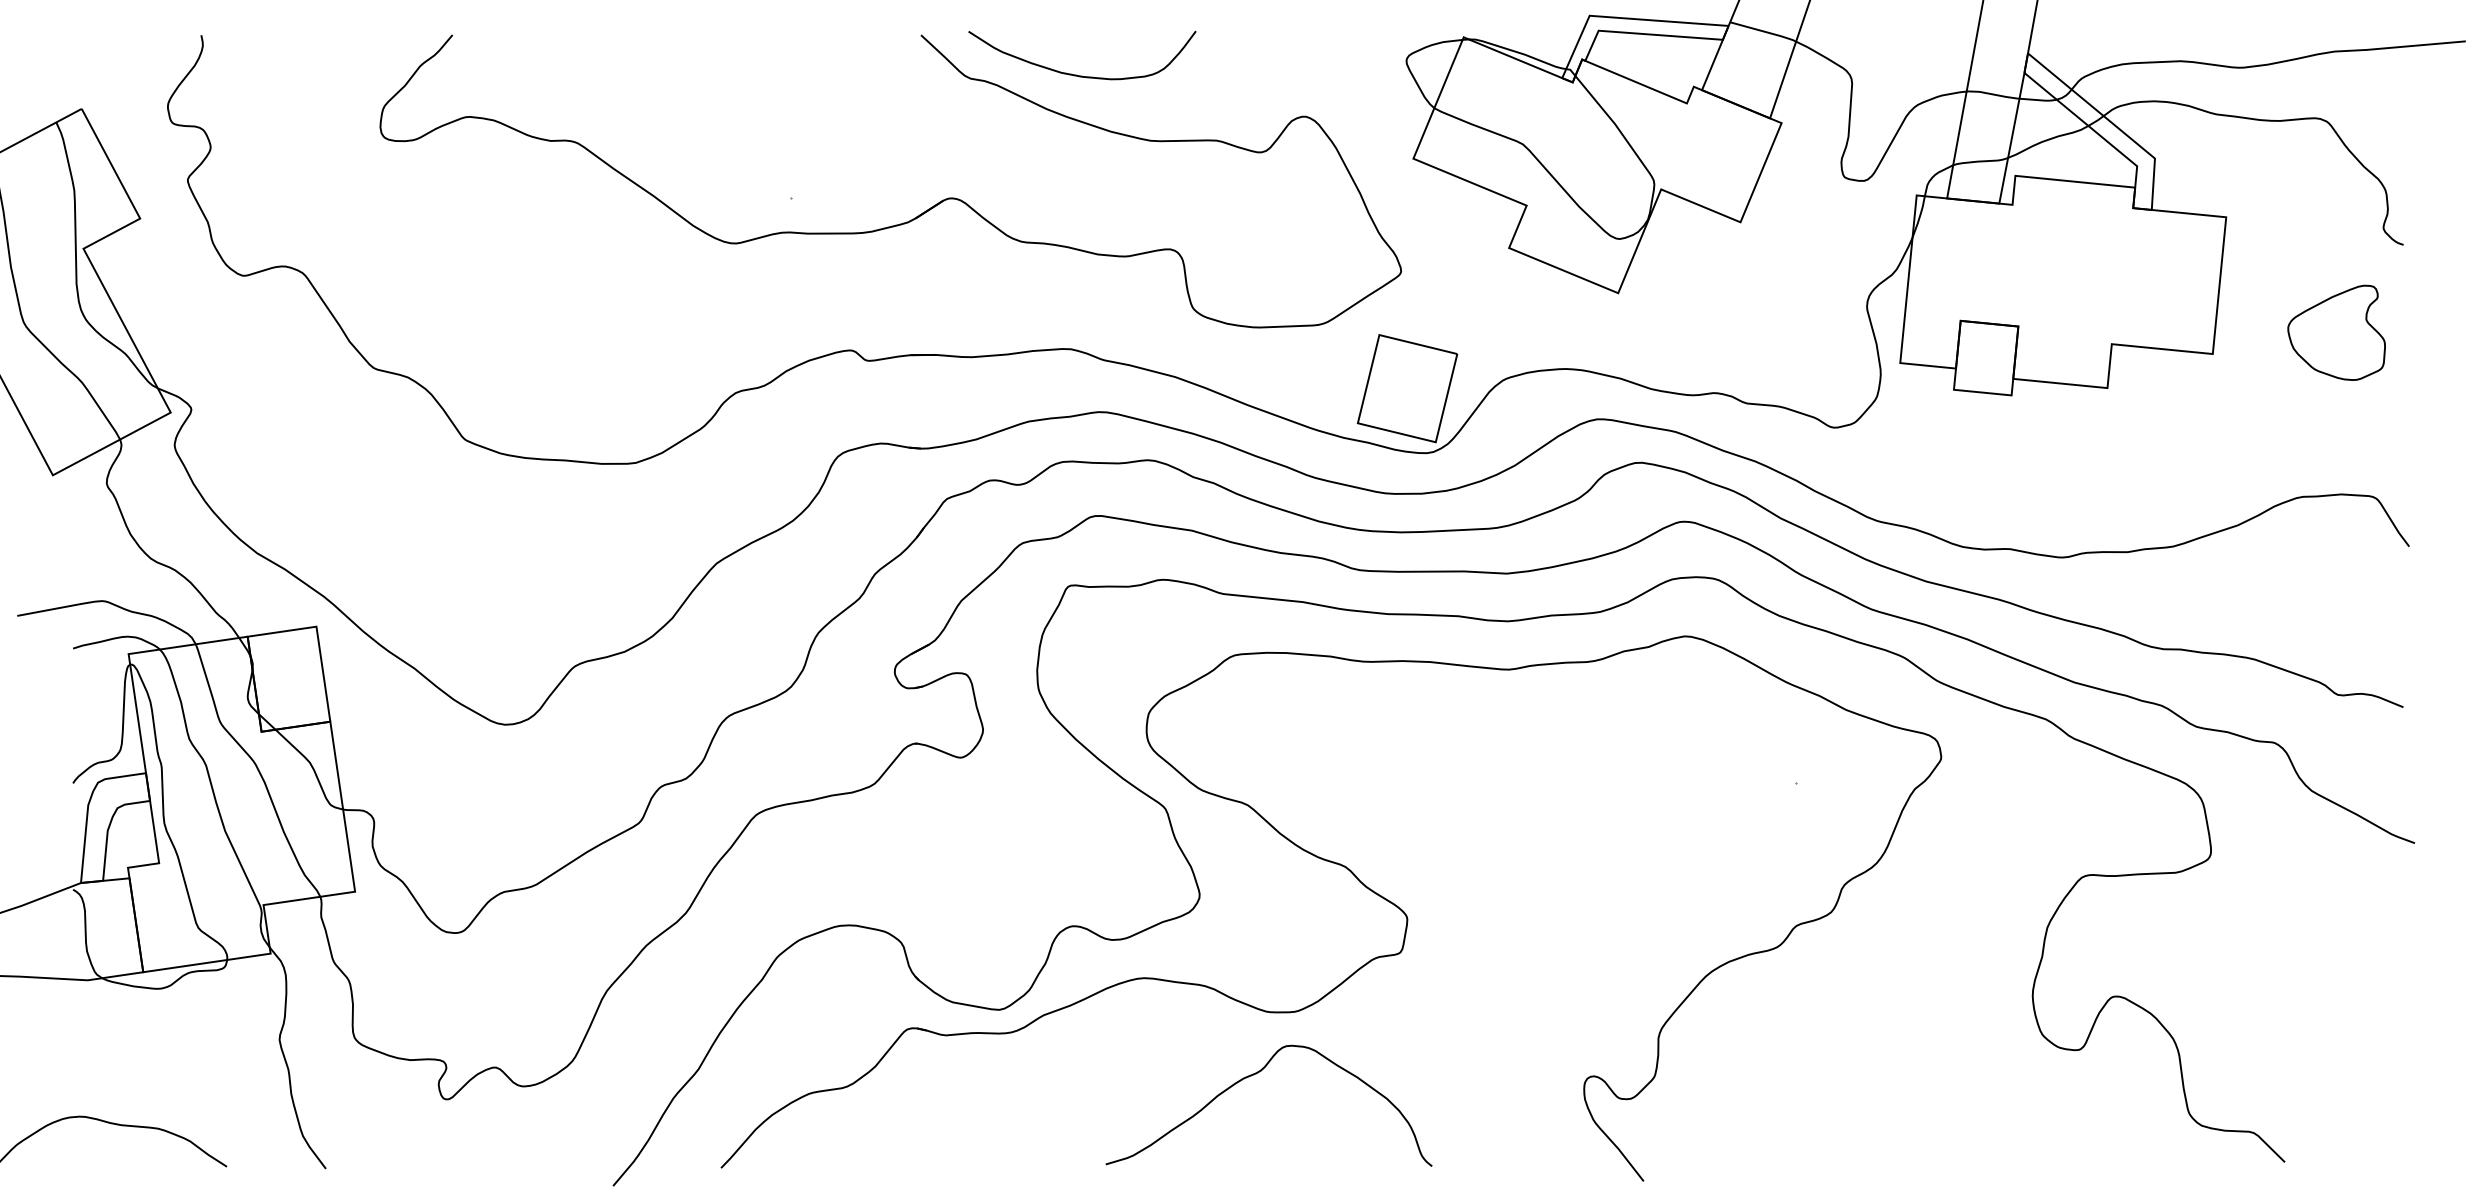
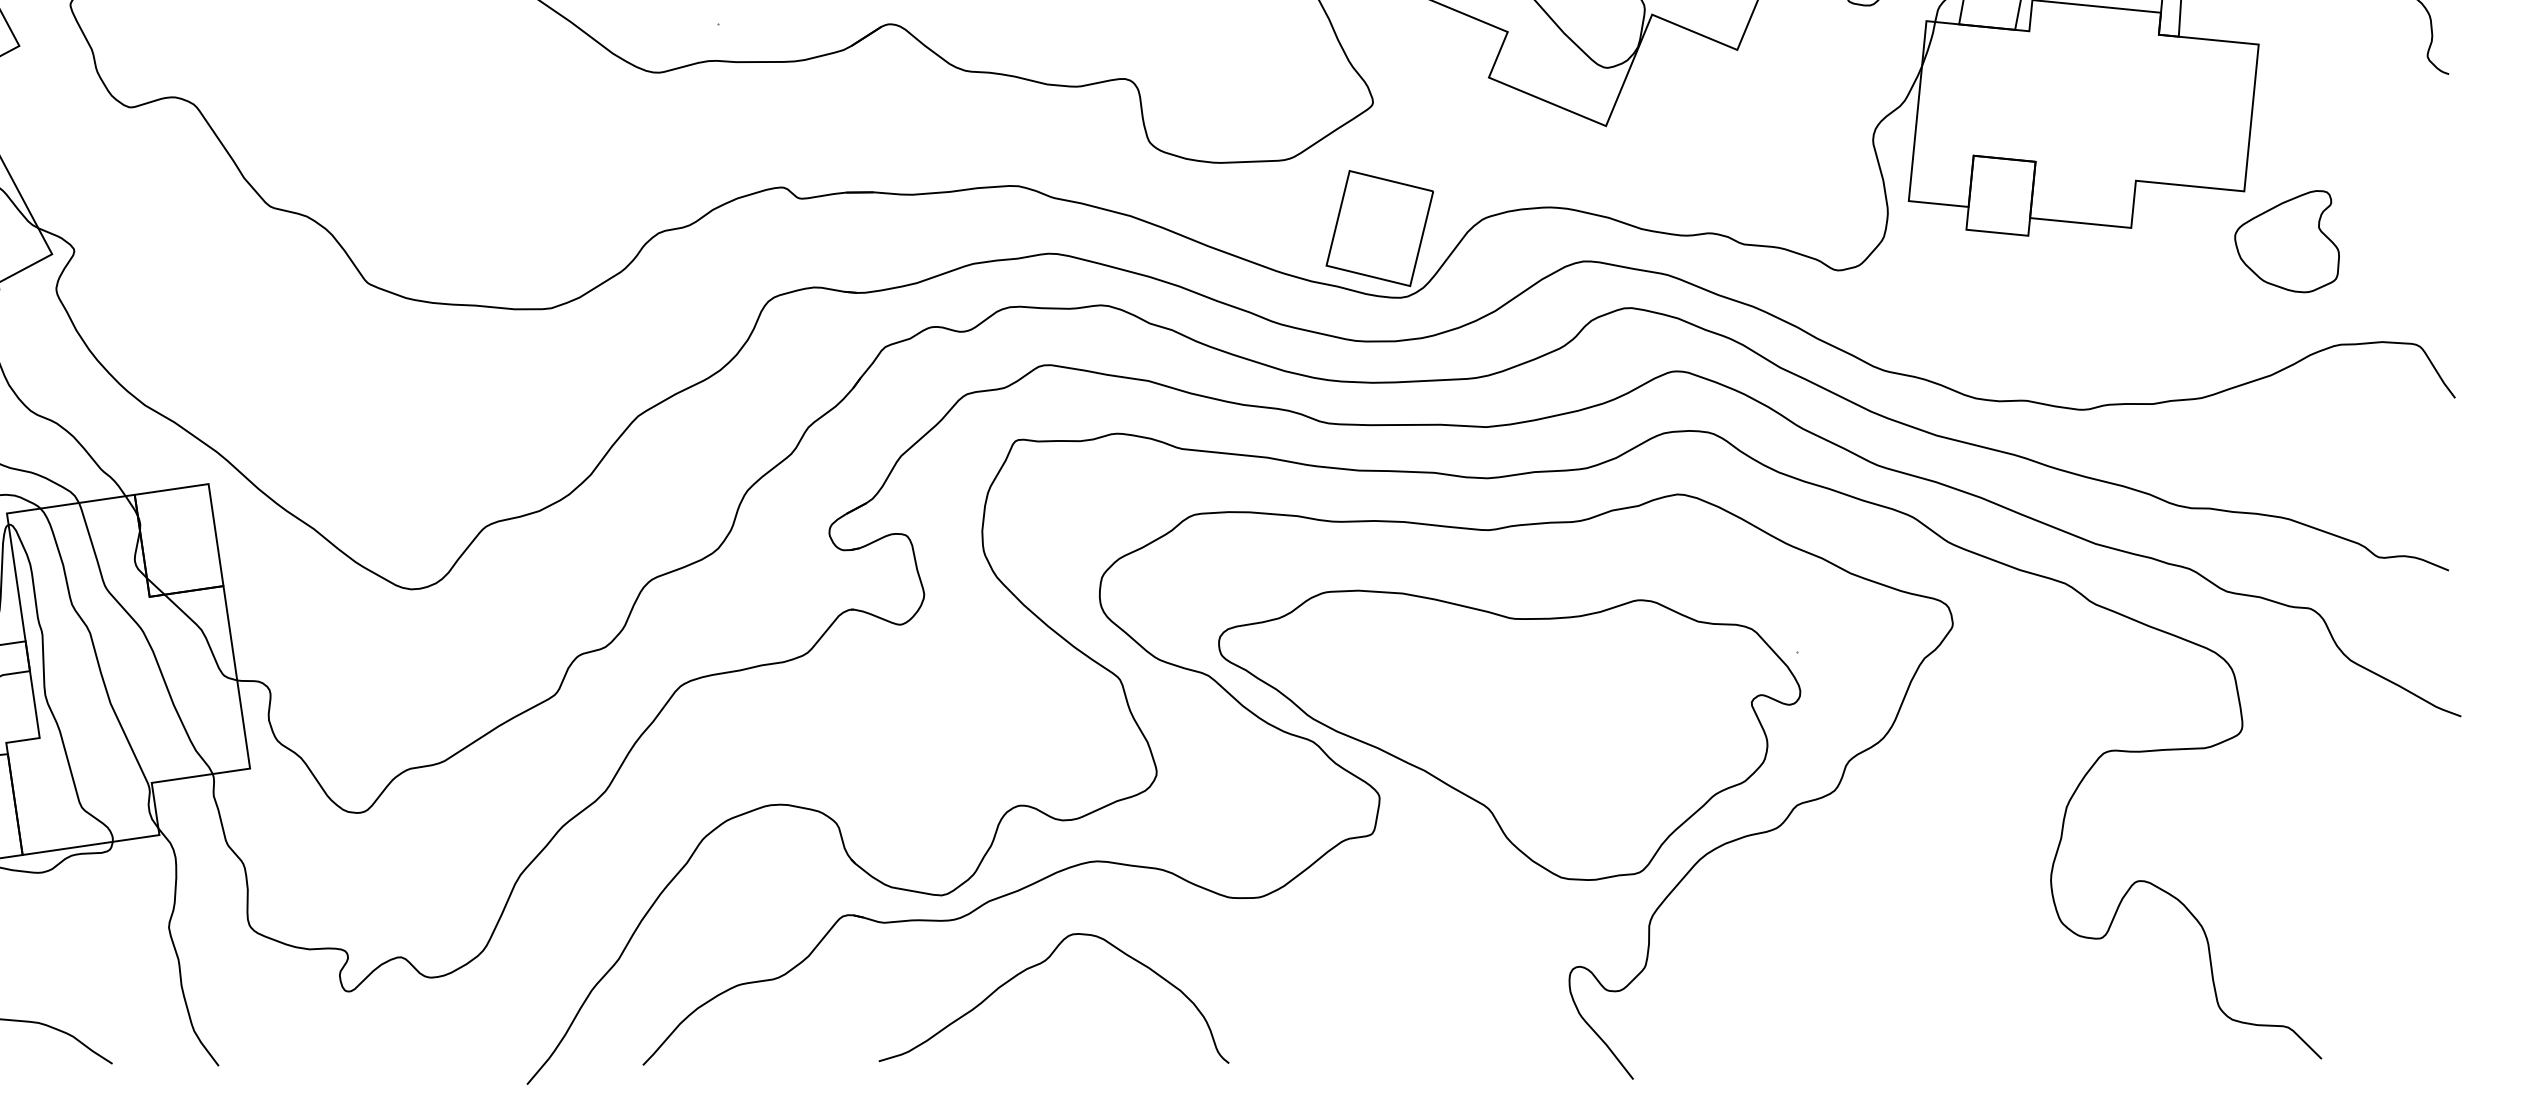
part: (2336, 332) -> (2286, 241), moved
part: (1528, 860) -> (1509, 735), added
curve: (1256, 1074) -> (1040, 964), moved

